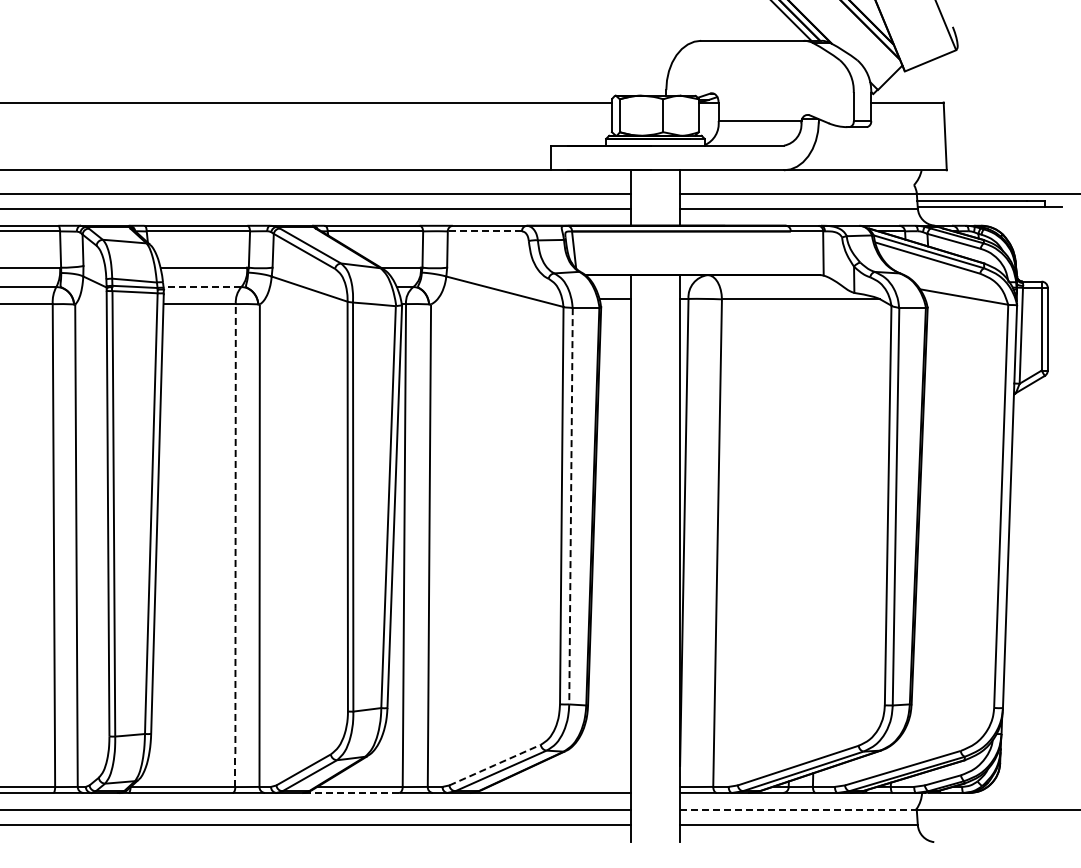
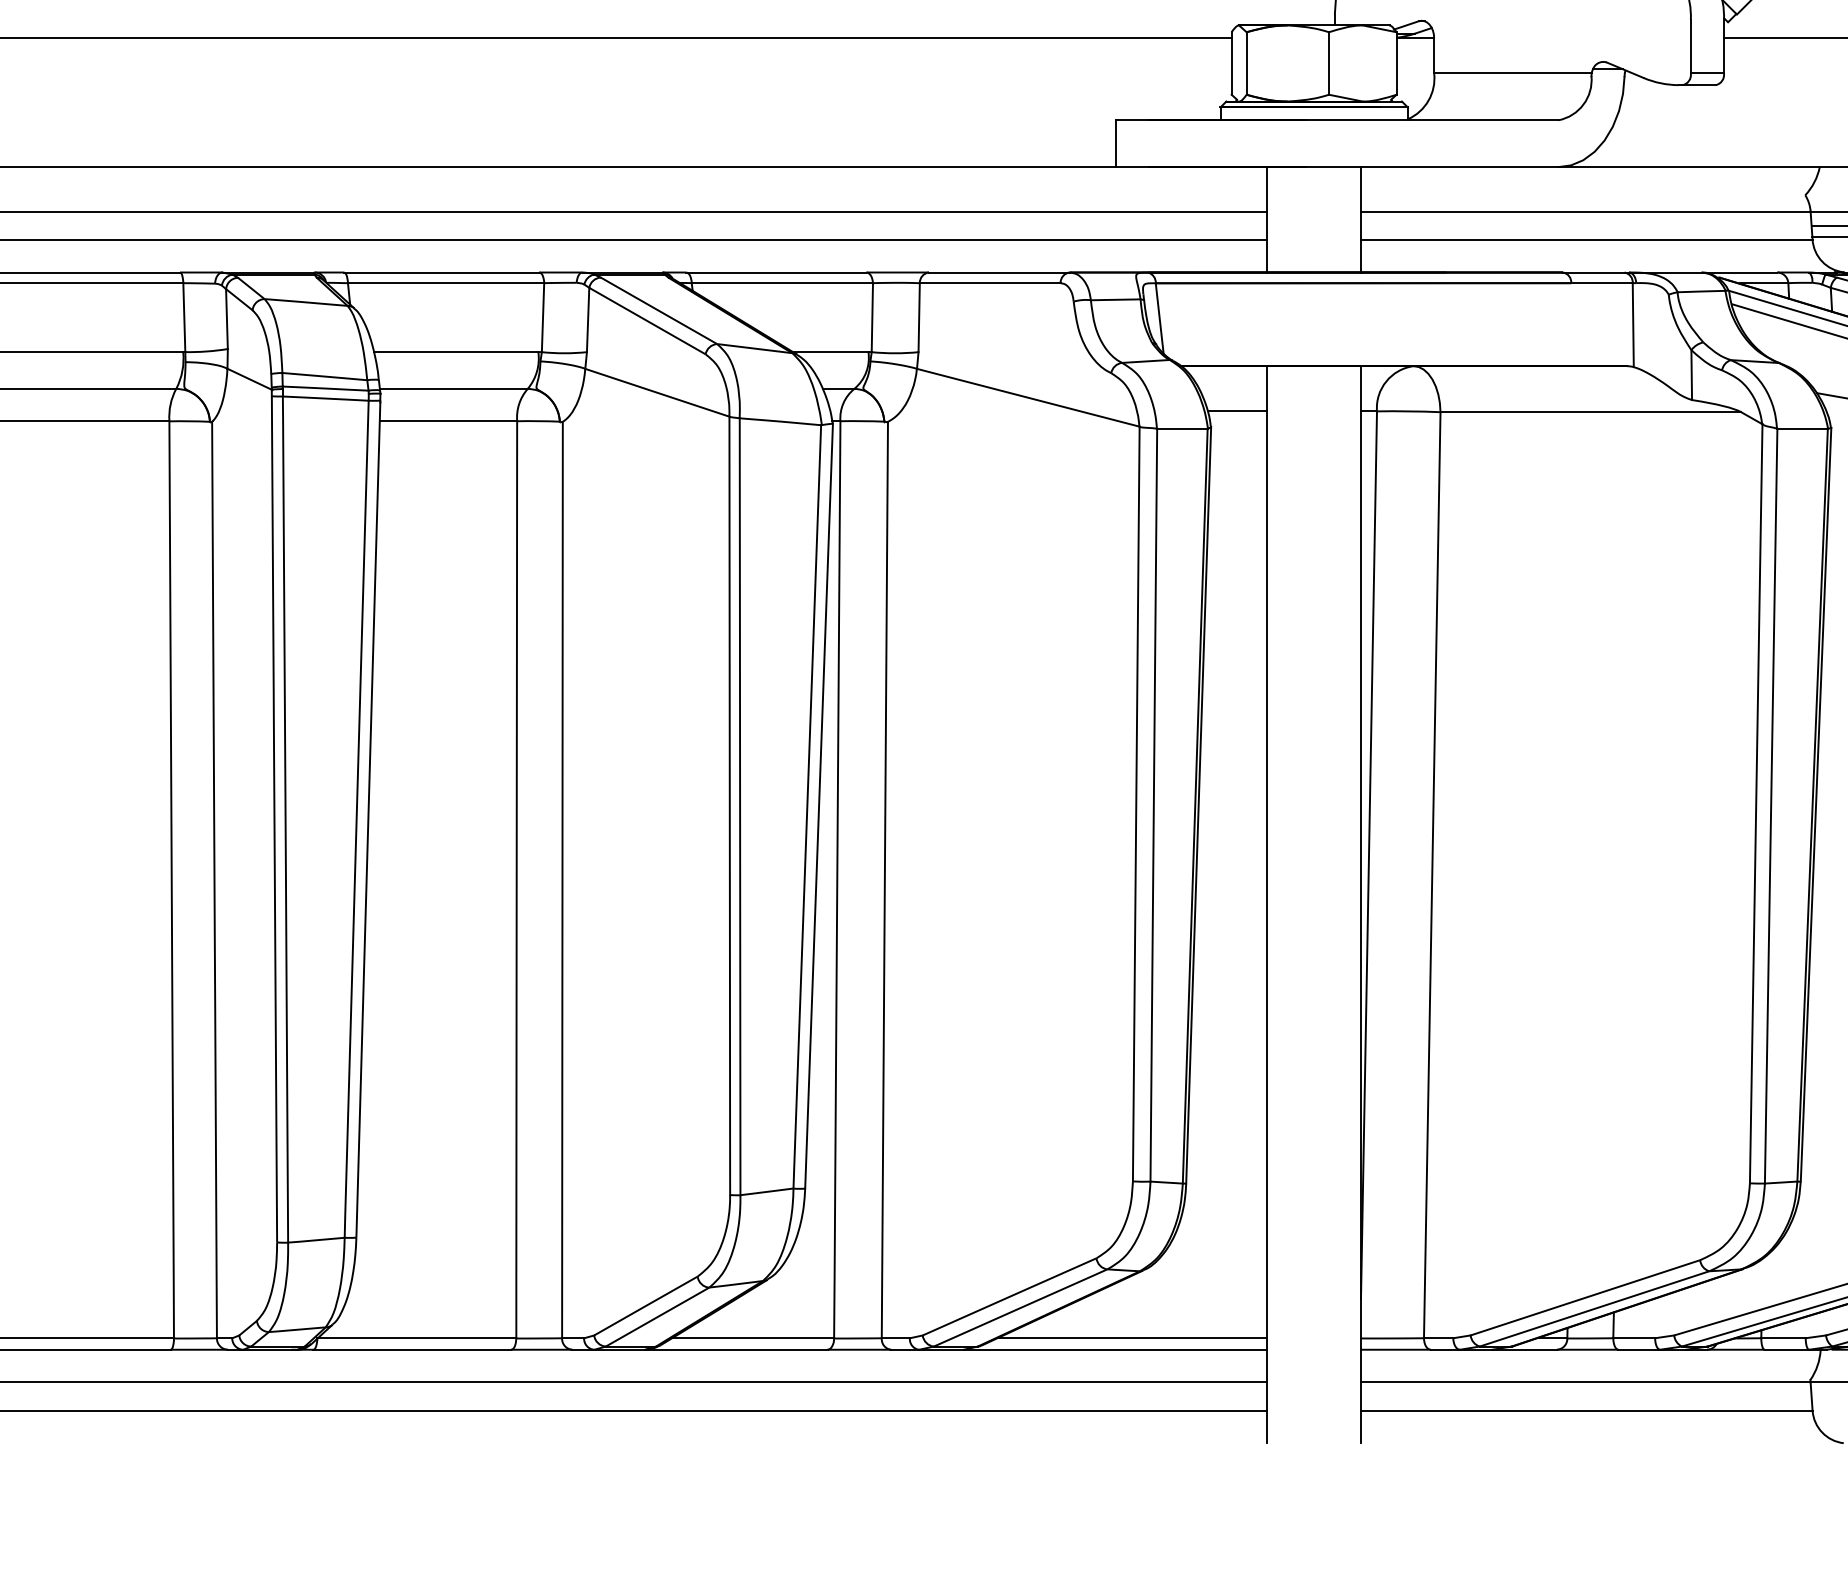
line: (484, 231) -> (989, 283), dashed -> solid
line: (202, 287) -> (453, 389), dashed -> solid
line: (571, 506) -> (1154, 805), dashed -> solid
line: (235, 547) -> (516, 883), dashed -> solid
line: (495, 765) -> (1010, 1297), dashed -> solid
line: (559, 786) -> (1131, 1337), added
line: (350, 792) -> (734, 1348), dashed -> solid
line: (798, 810) -> (1585, 1383), dashed -> solid

